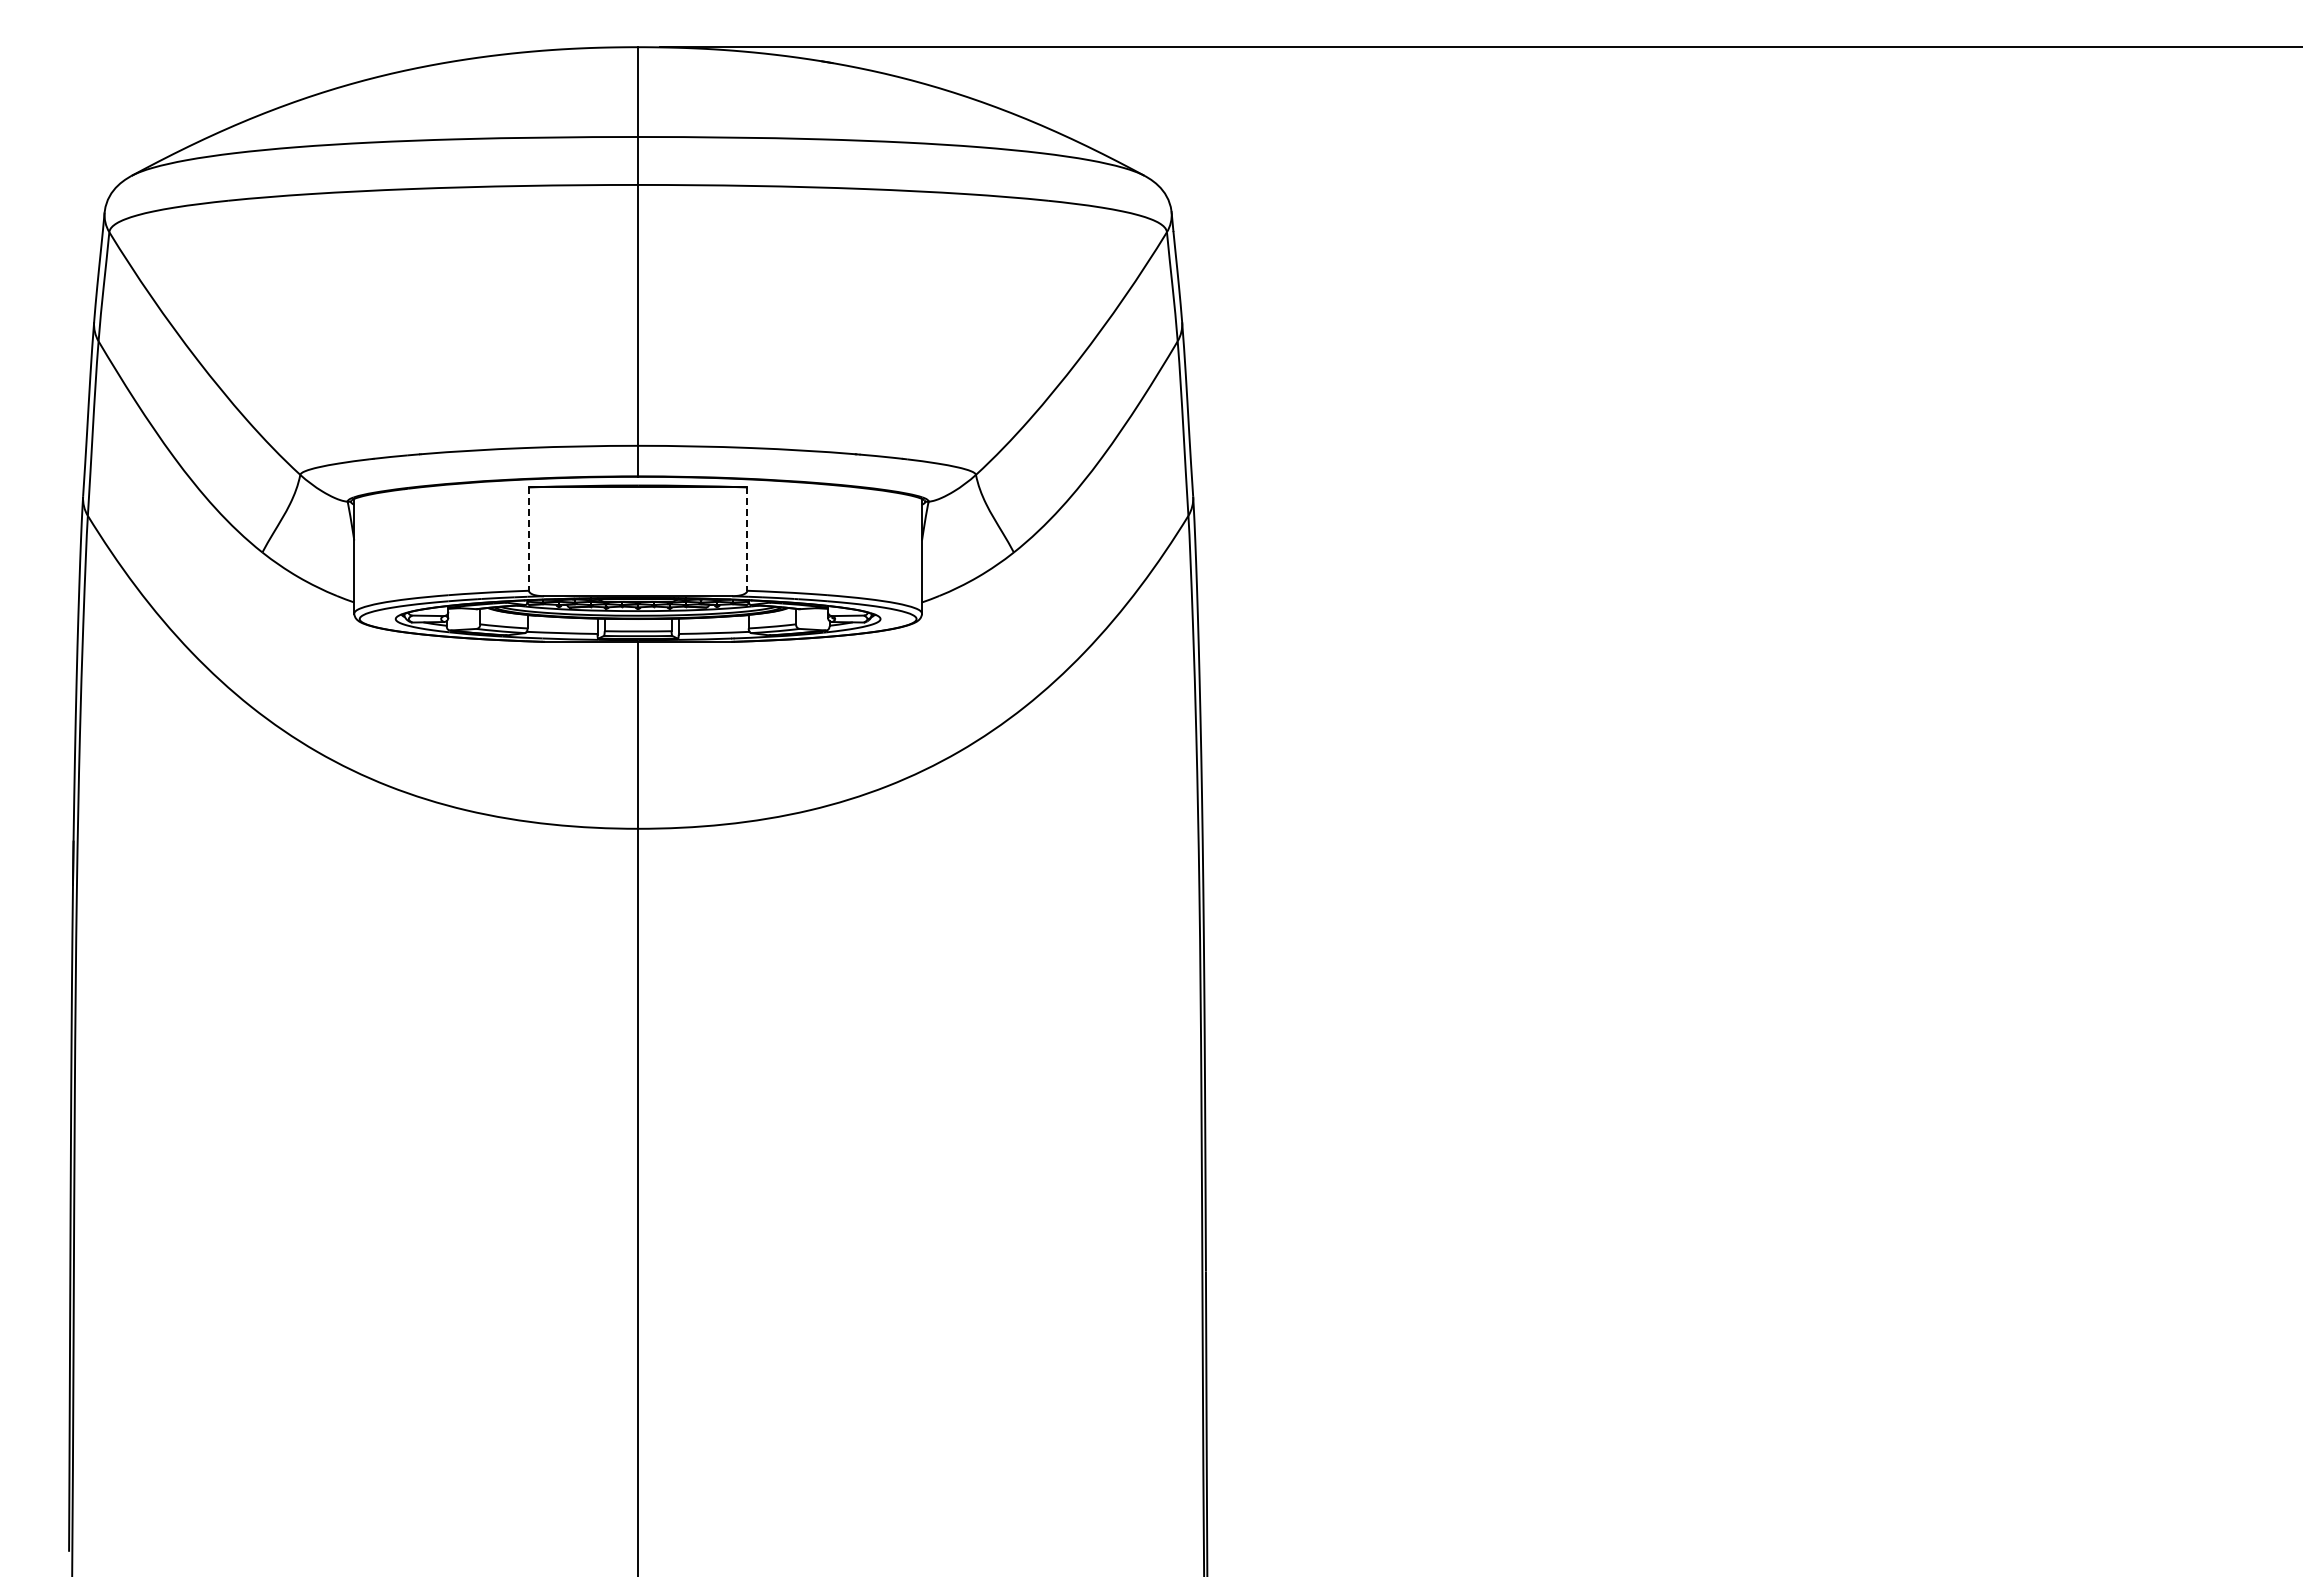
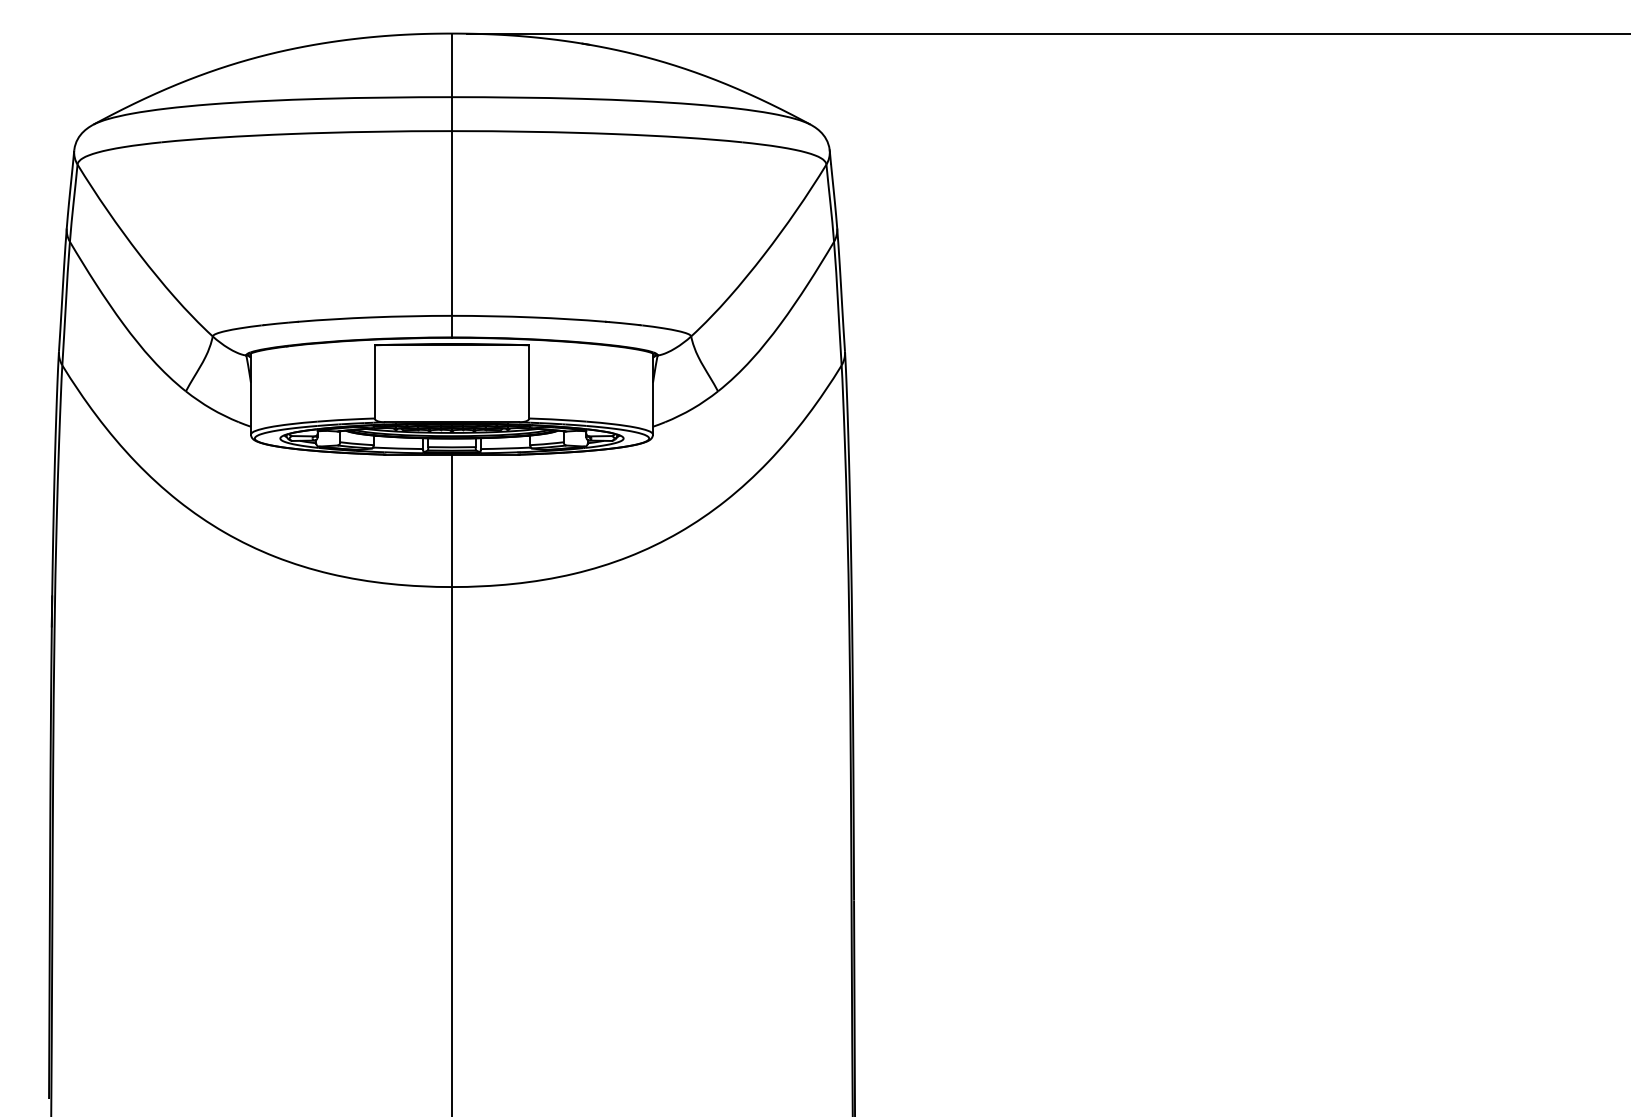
line: (528, 539) -> (374, 382), dashed -> solid
line: (747, 539) -> (529, 382), dashed -> solid

